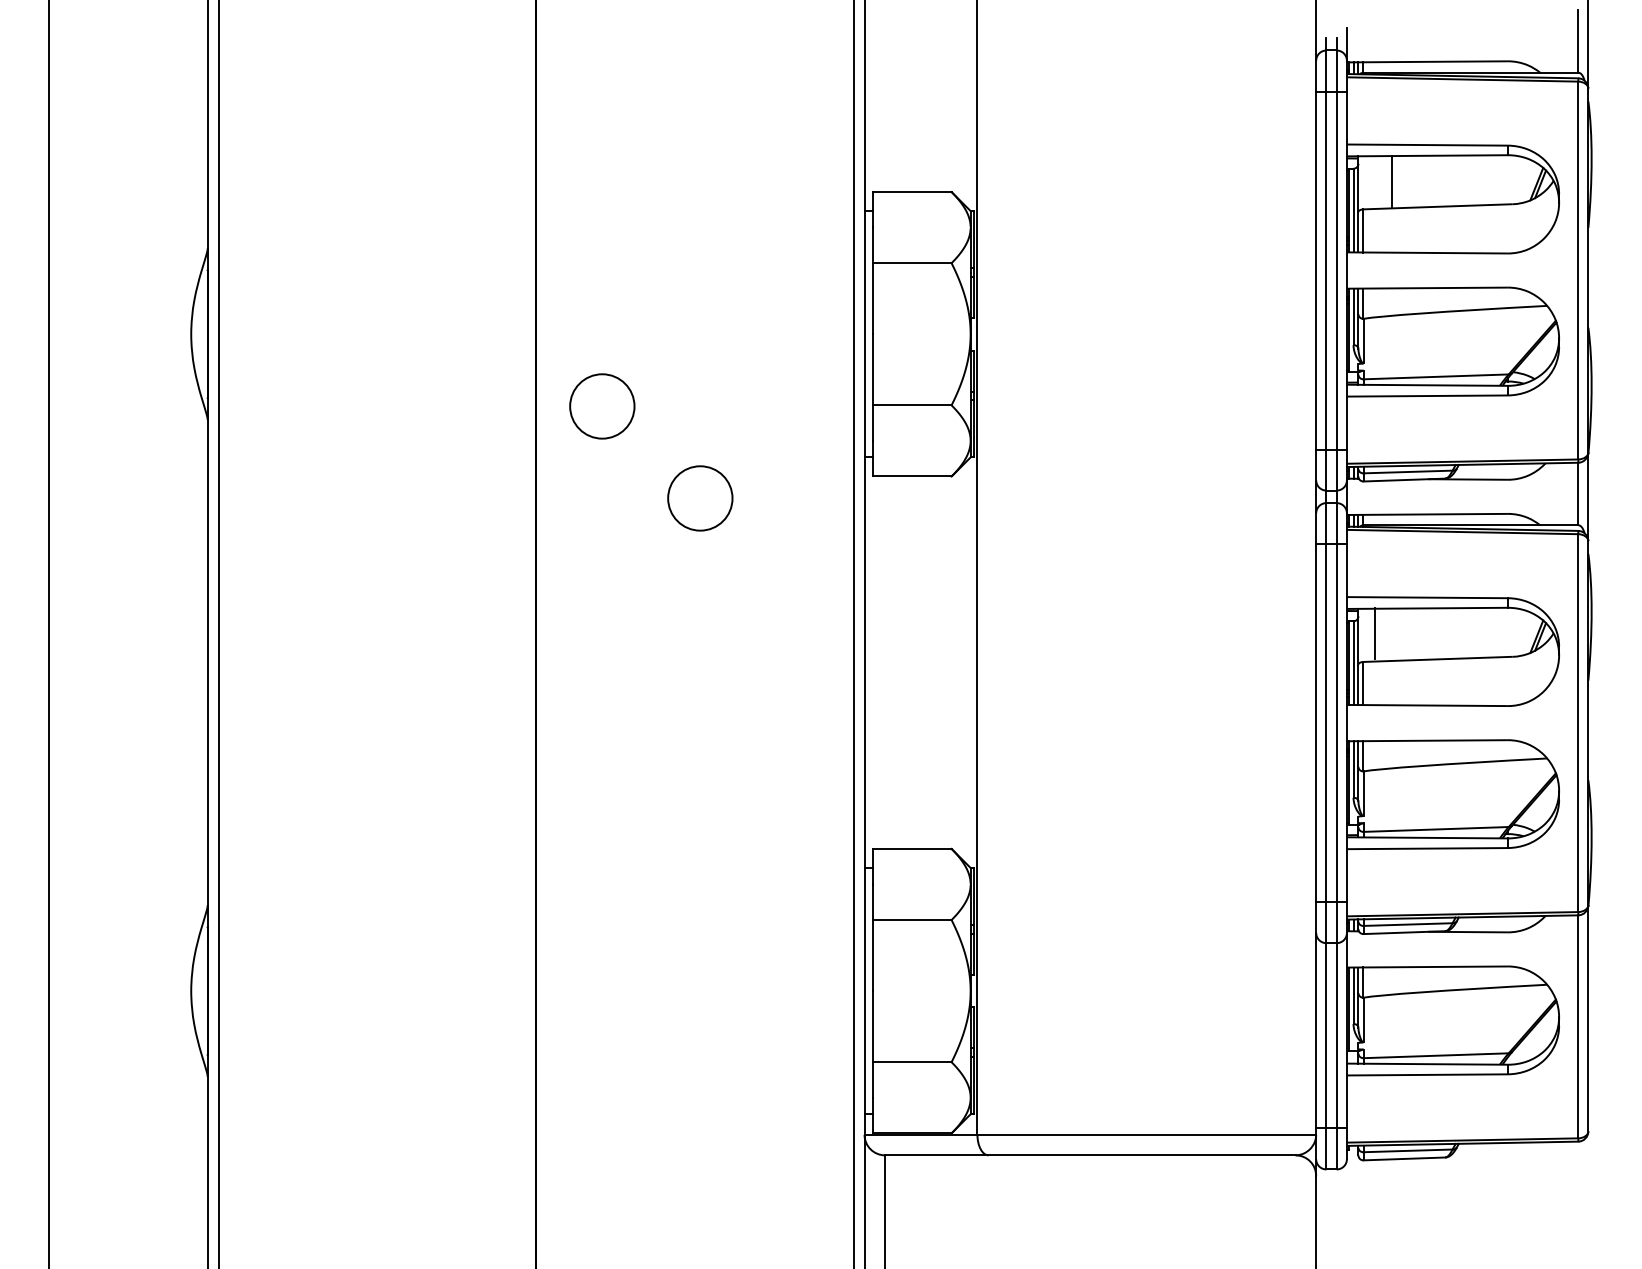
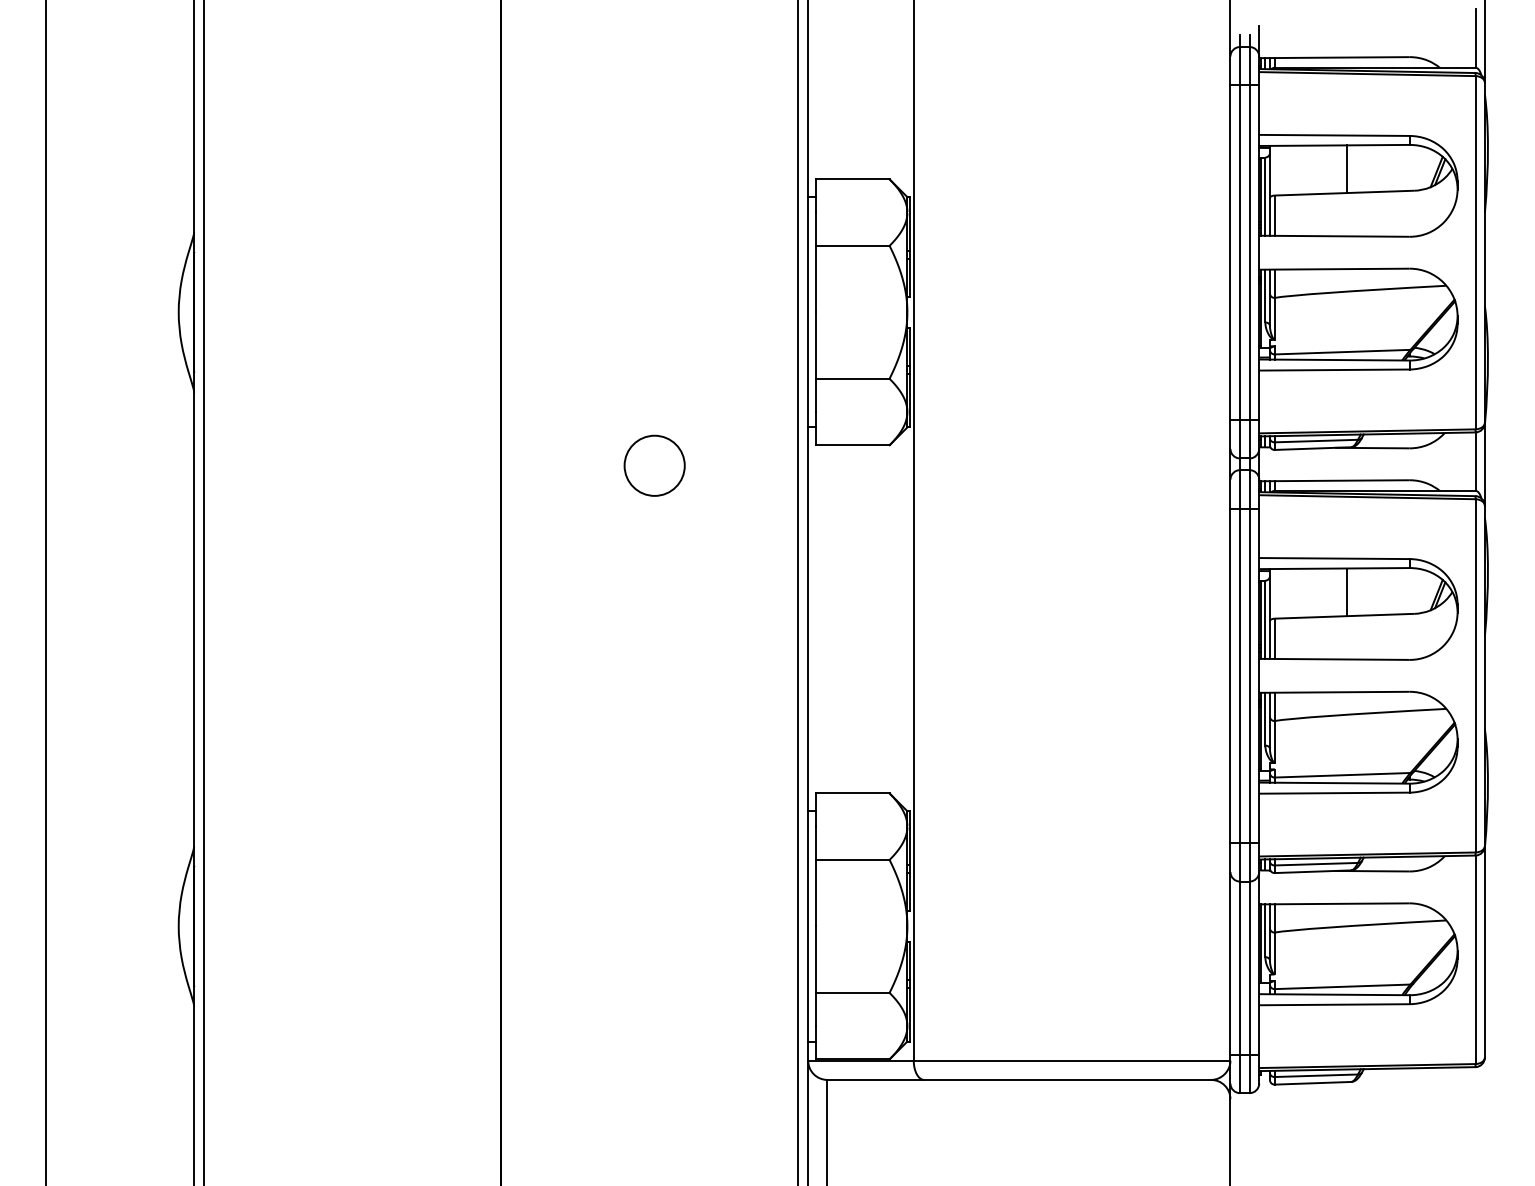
line: (1391, 180) -> (1346, 168), moved
circle: (602, 406) -> (563, 379), removed
line: (1374, 633) -> (1346, 592), moved

